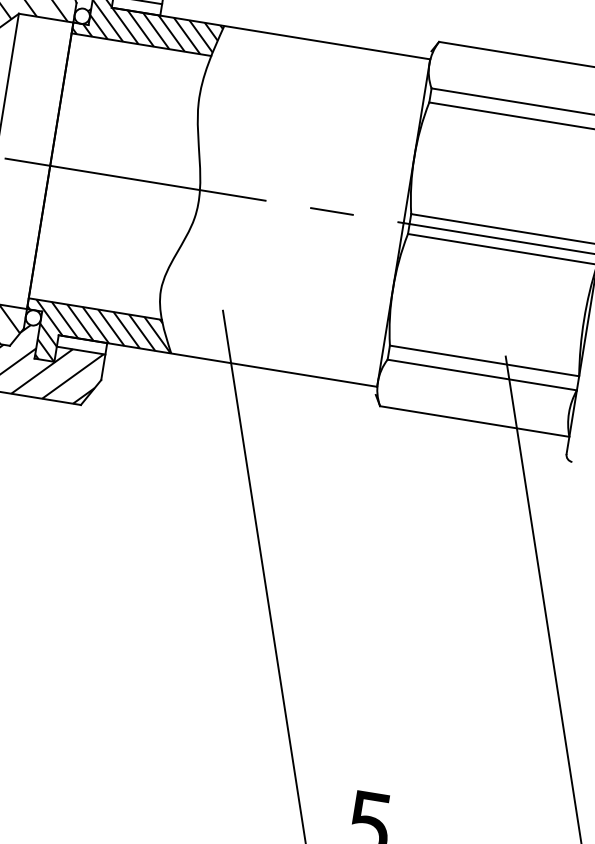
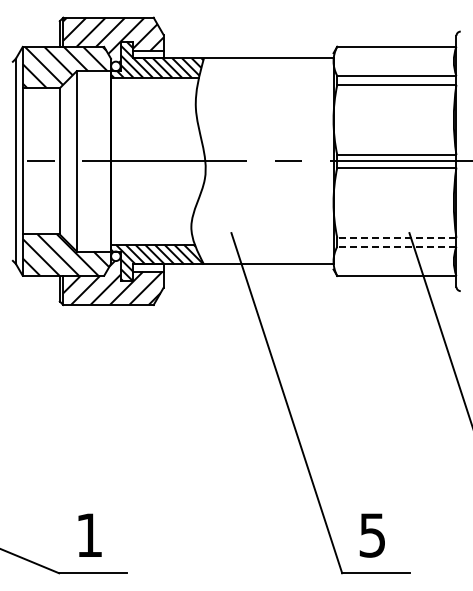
line: (484, 360) -> (396, 237), solid -> dashed
line: (481, 374) -> (396, 246), solid -> dashed

